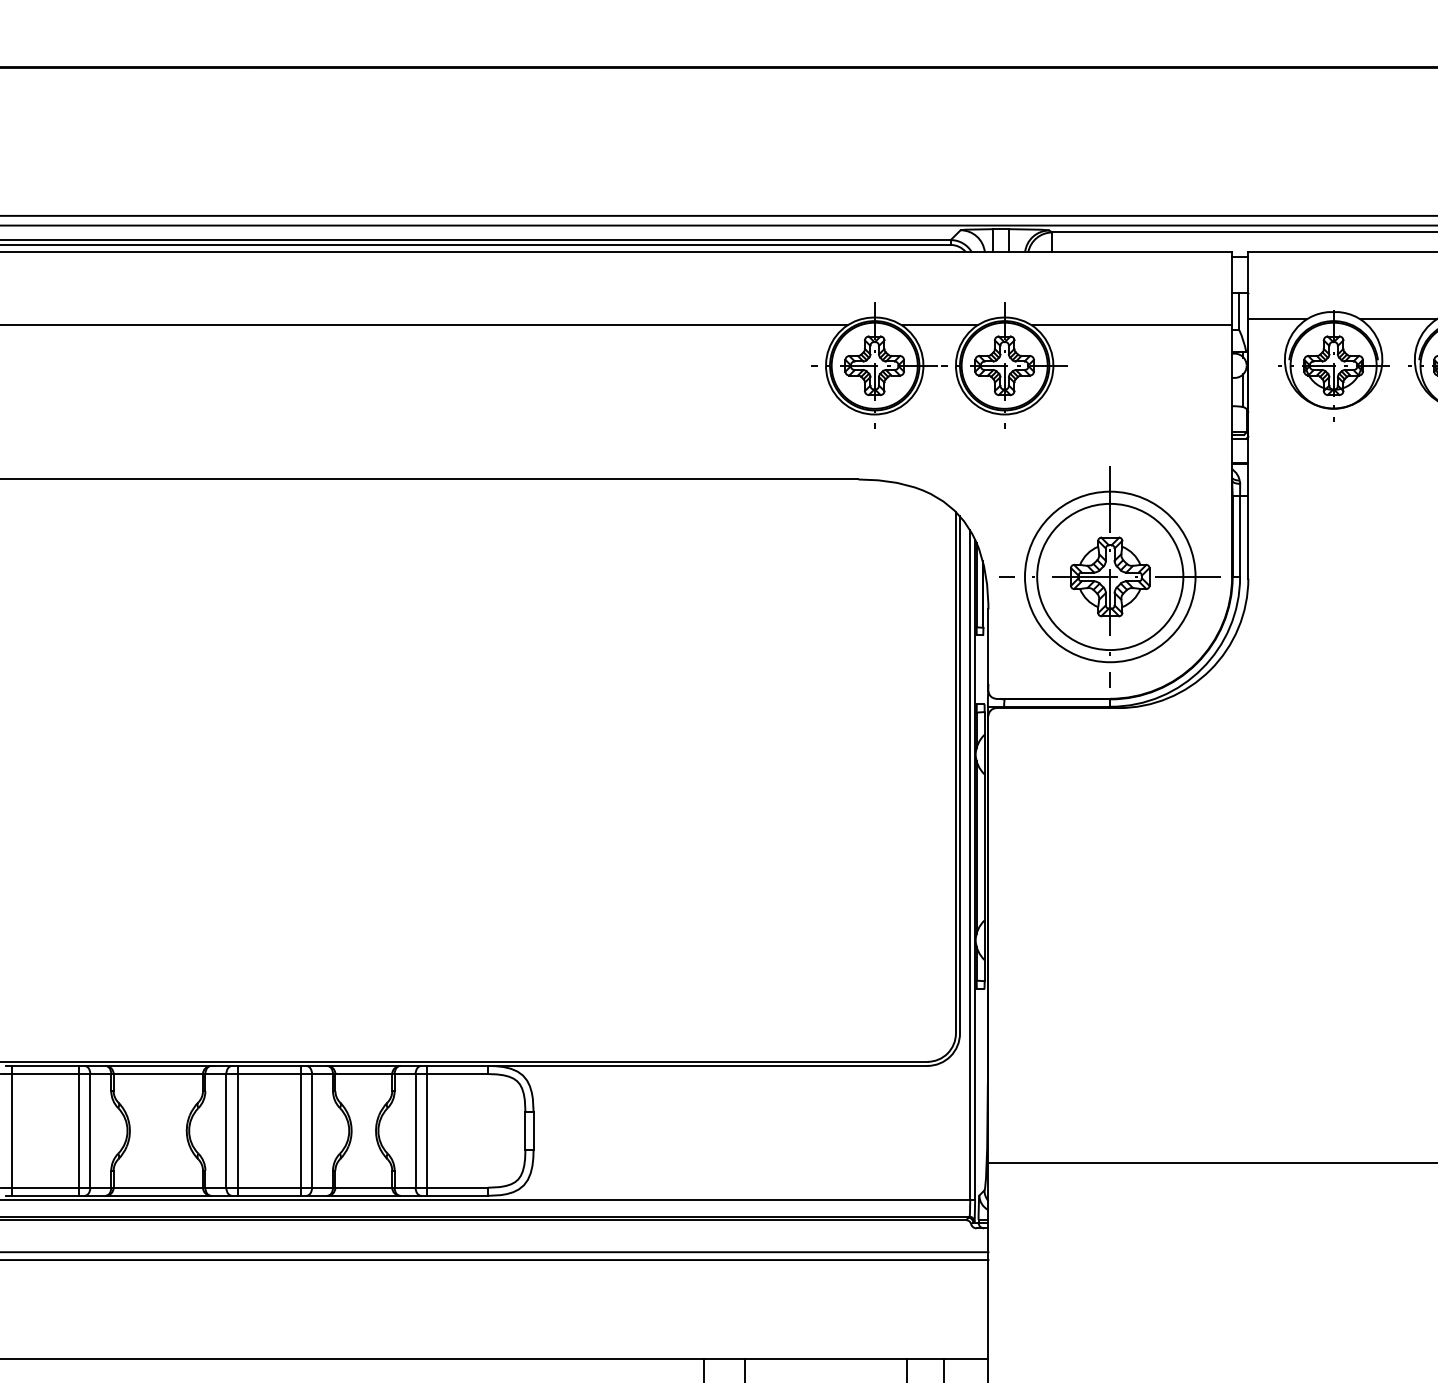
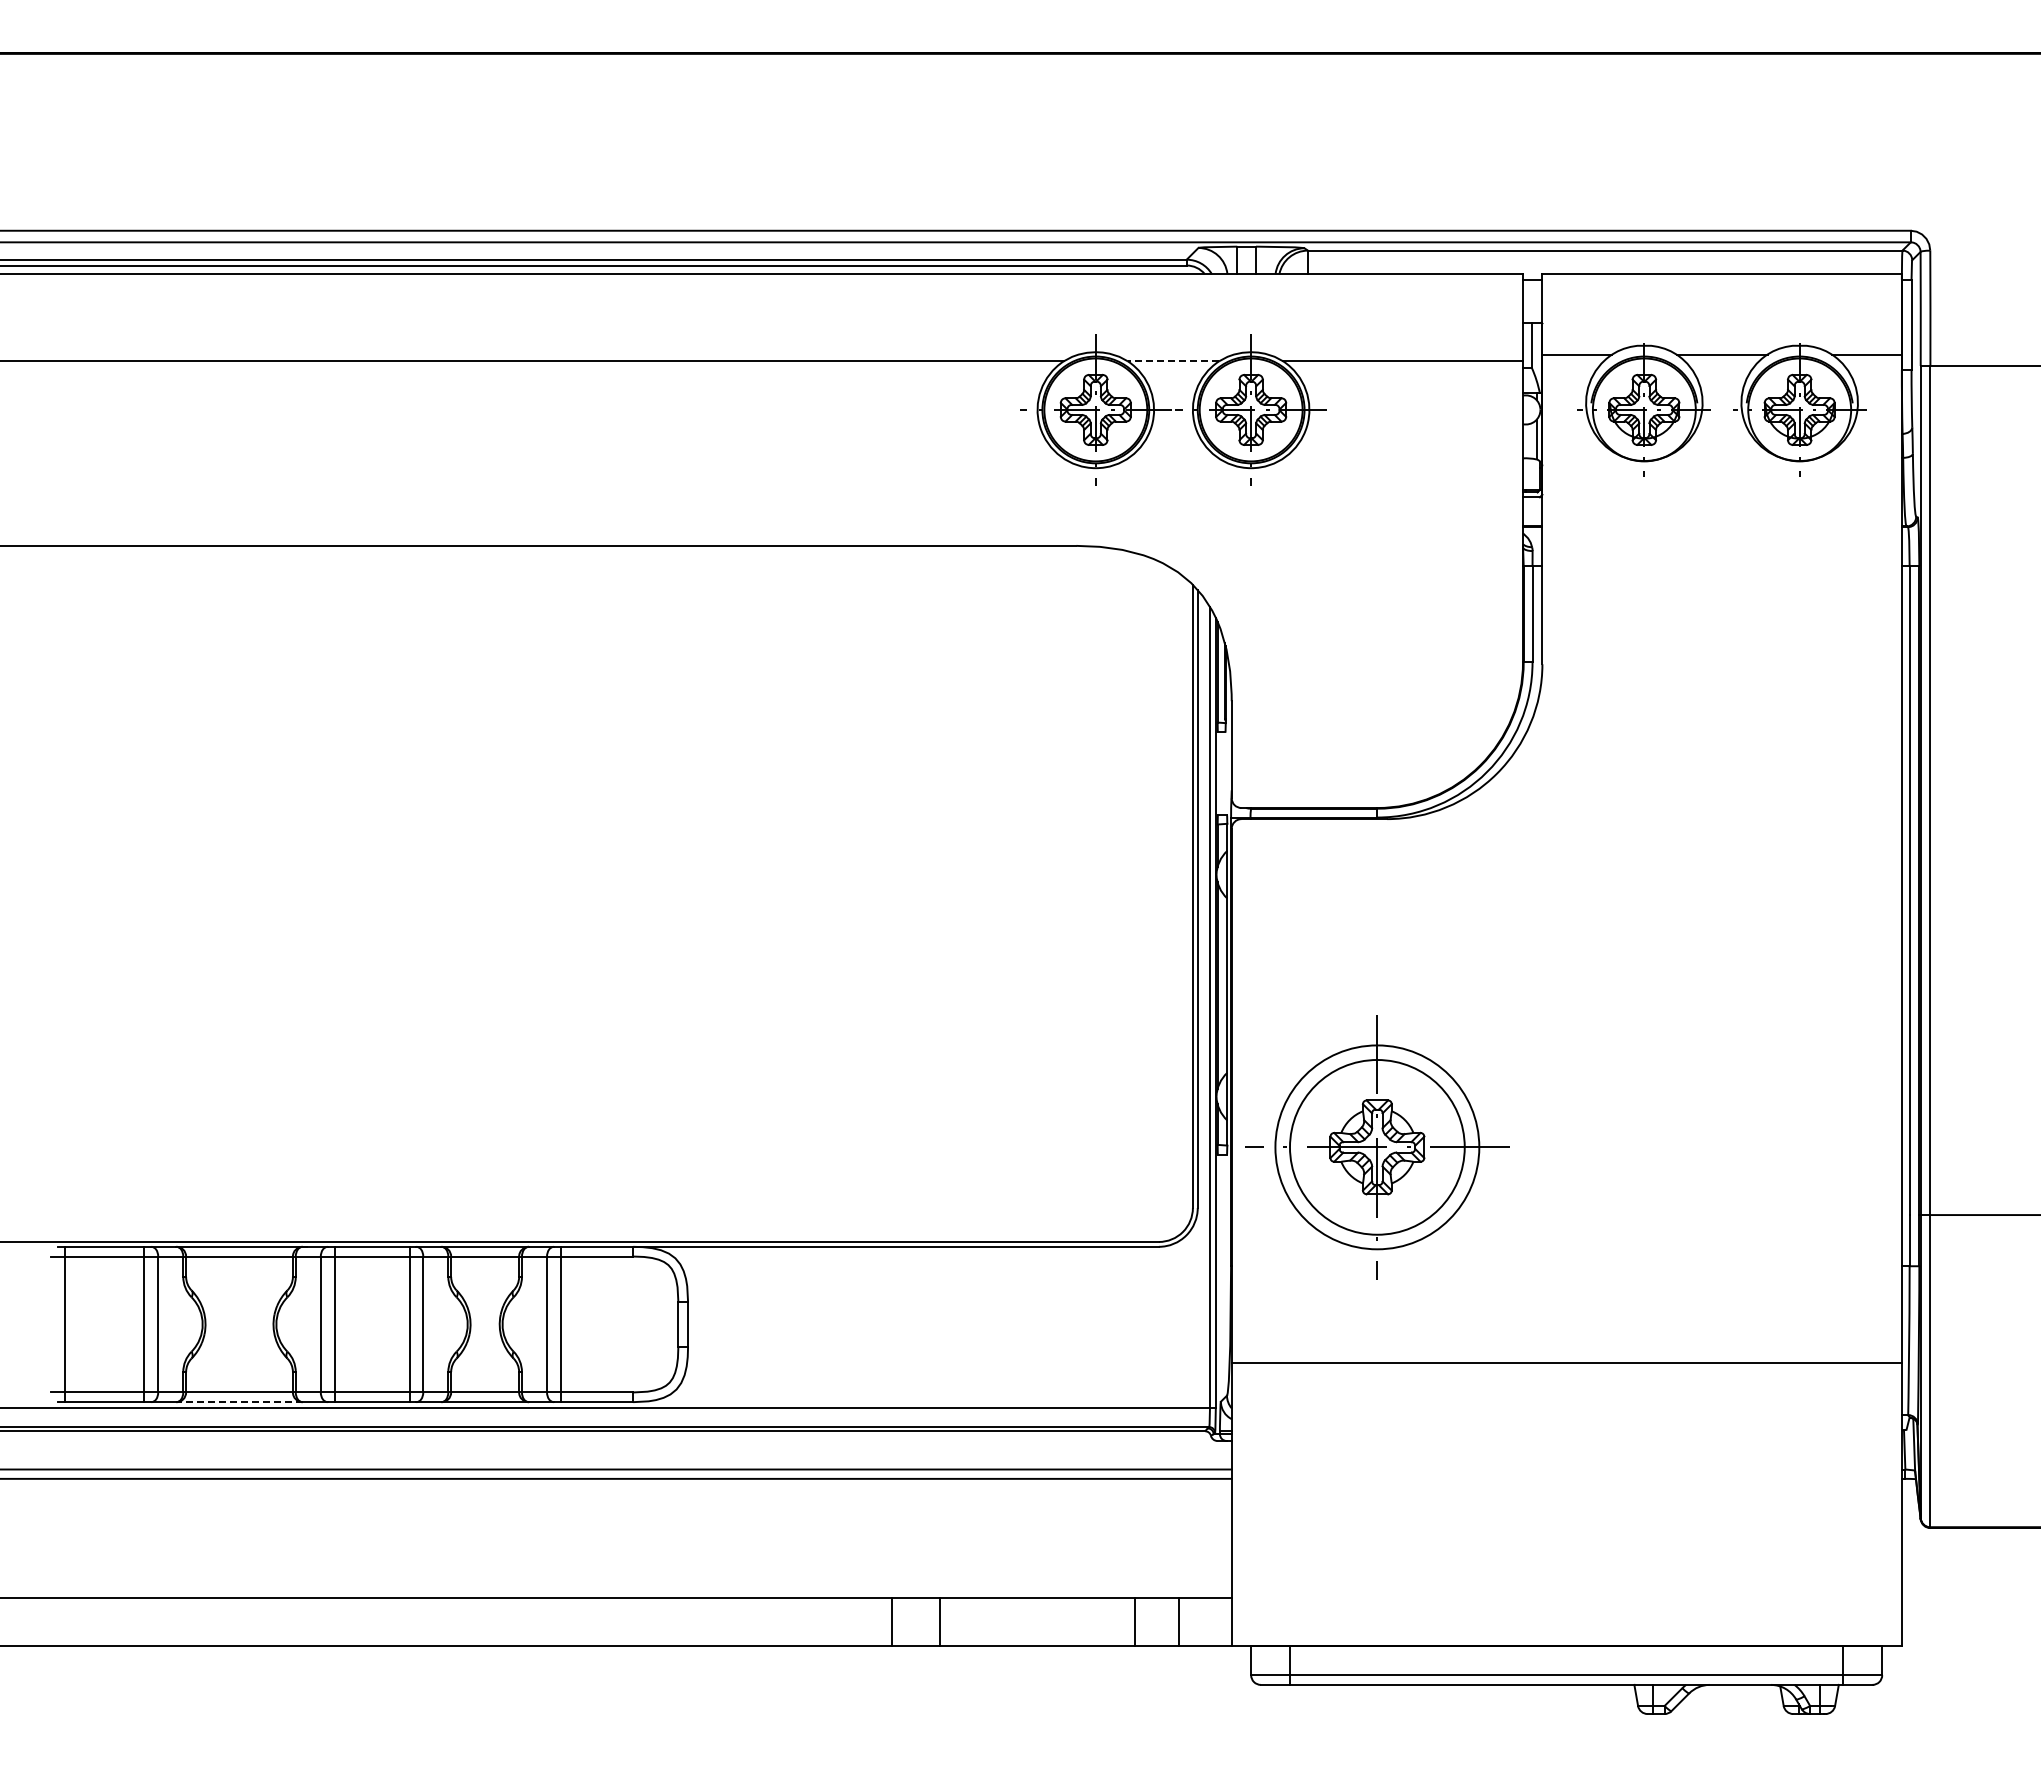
line: (938, 325) -> (1172, 361), solid -> dashed
part: (1110, 577) -> (1377, 1147), moved
line: (158, 1196) -> (239, 1402), solid -> dashed

